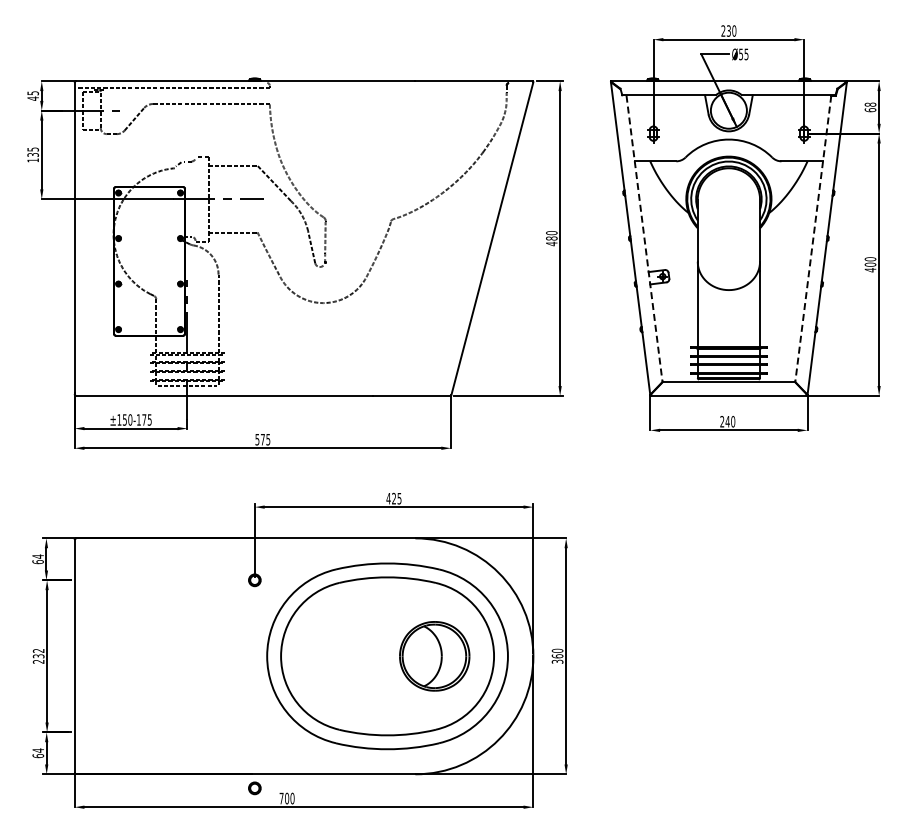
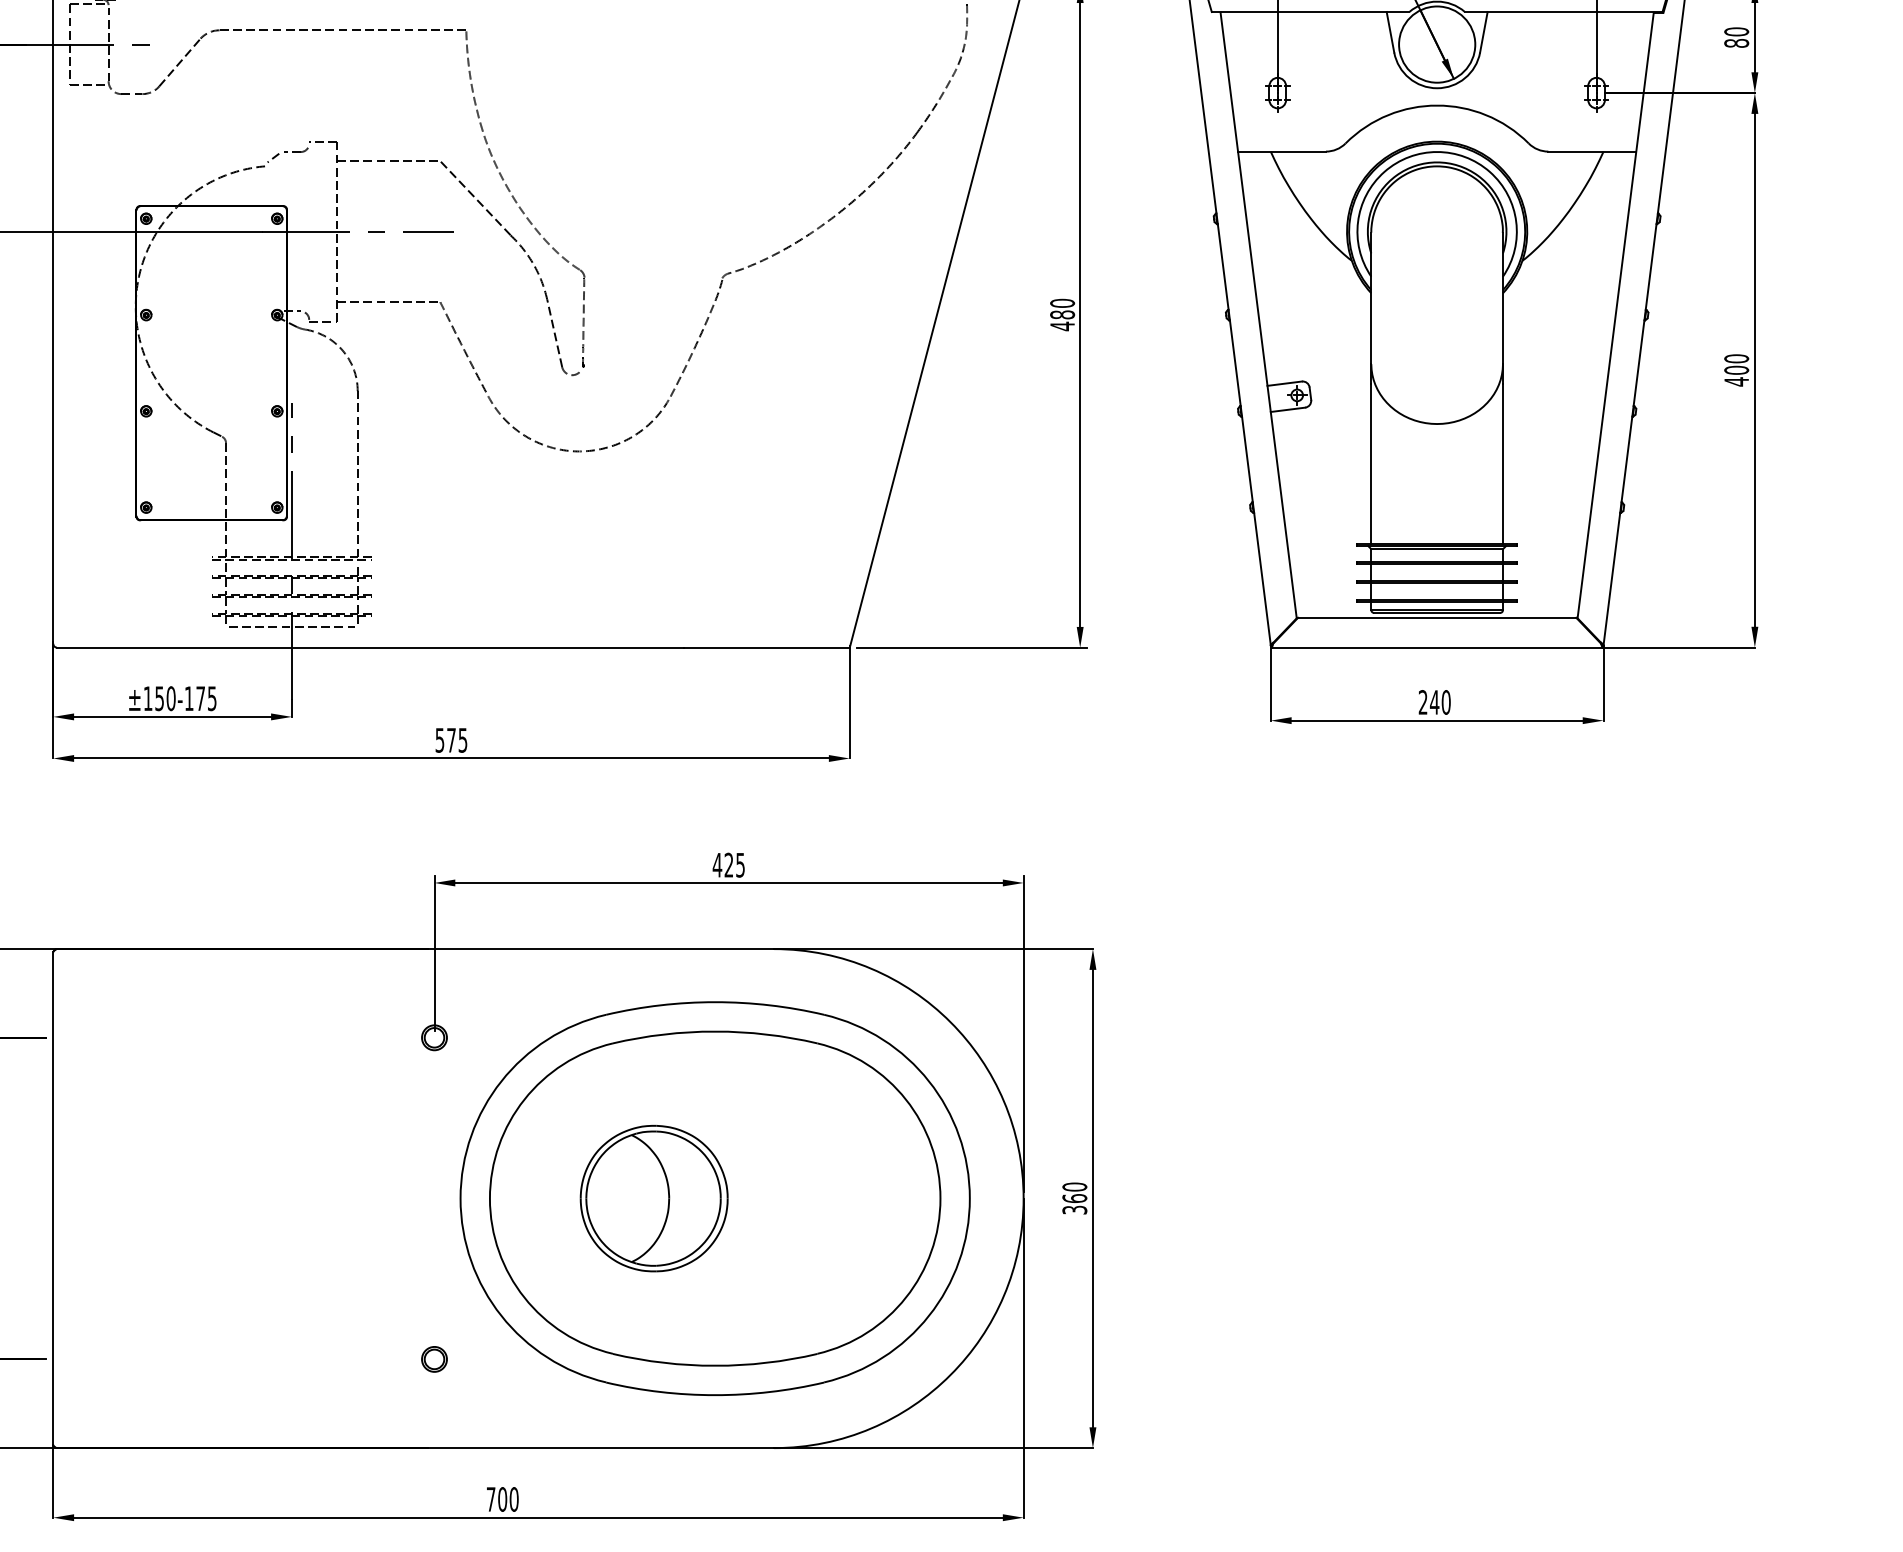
text: (869, 107) -> (1734, 37), 68 -> 80
line: (644, 239) -> (1258, 316), dashed -> solid
line: (813, 239) -> (1616, 316), dashed -> solid
part: (434, 656) -> (653, 1198), moved
part: (254, 788) -> (433, 1359), moved

